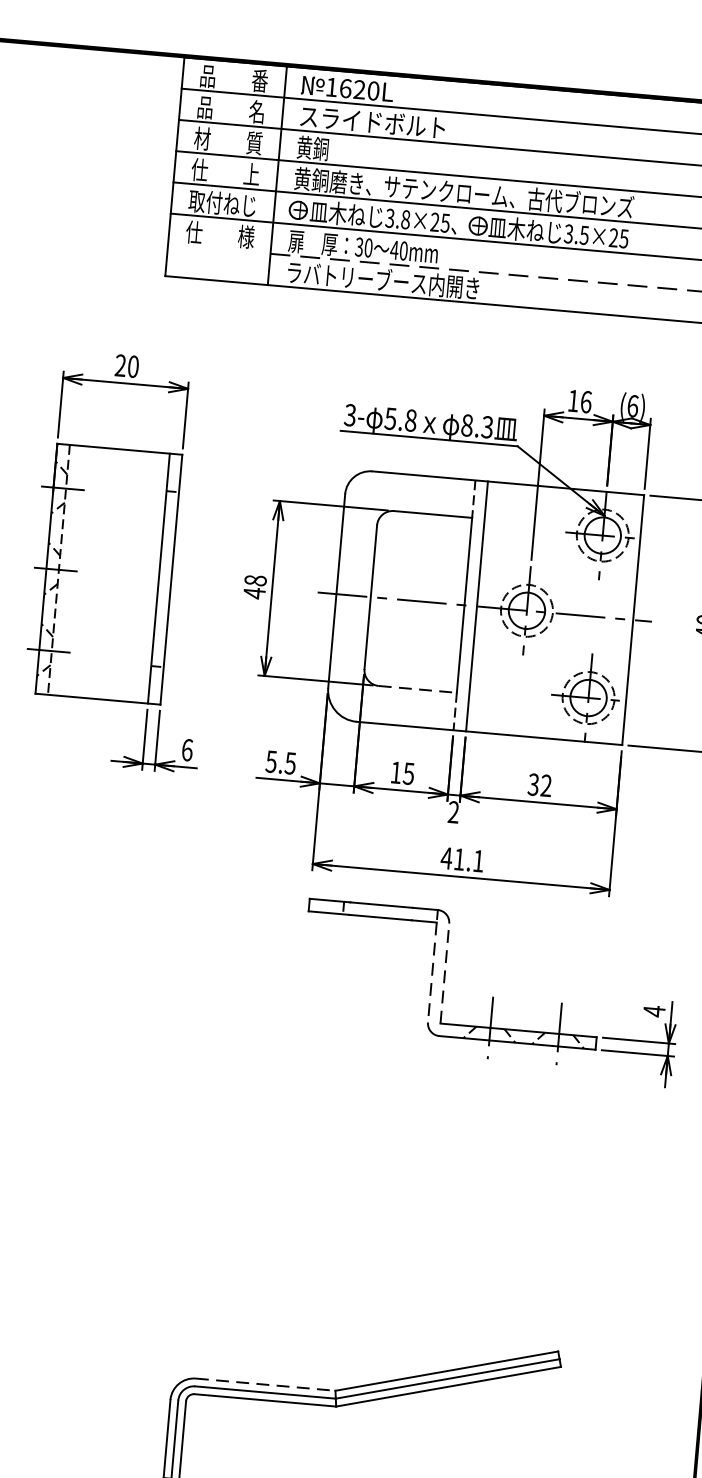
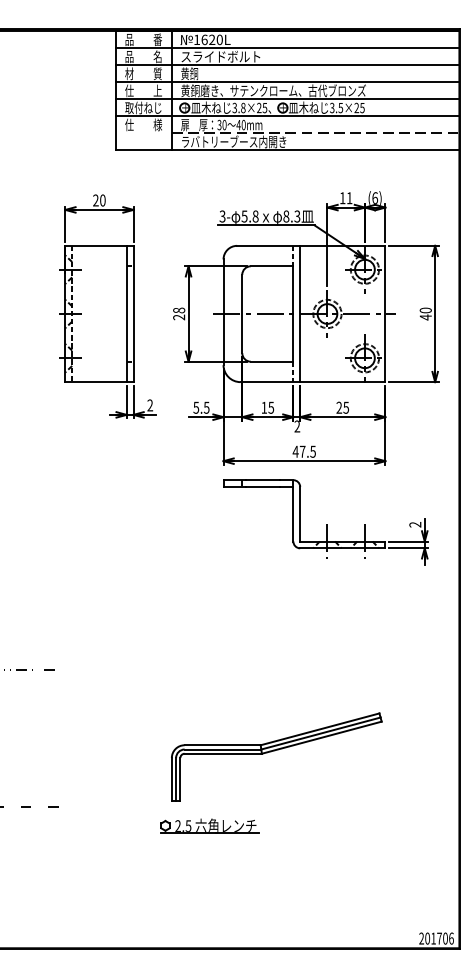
text: (585, 402) -> (349, 198), 16 -> 11
text: (255, 593) -> (179, 317), 48 -> 28
line: (418, 689) -> (272, 361), dashed -> solid
text: (187, 750) -> (150, 405), 6 -> 2
text: (539, 784) -> (342, 407), 32 -> 25
text: (468, 859) -> (307, 451), 41.1 -> 47.5
line: (432, 972) -> (293, 514), dashed -> solid
line: (445, 972) -> (300, 513), dashed -> solid
text: (654, 1010) -> (415, 524), 4 -> 2
line: (267, 1385) -> (223, 745), dashed -> solid

